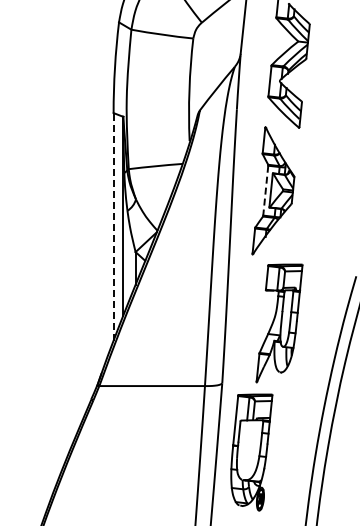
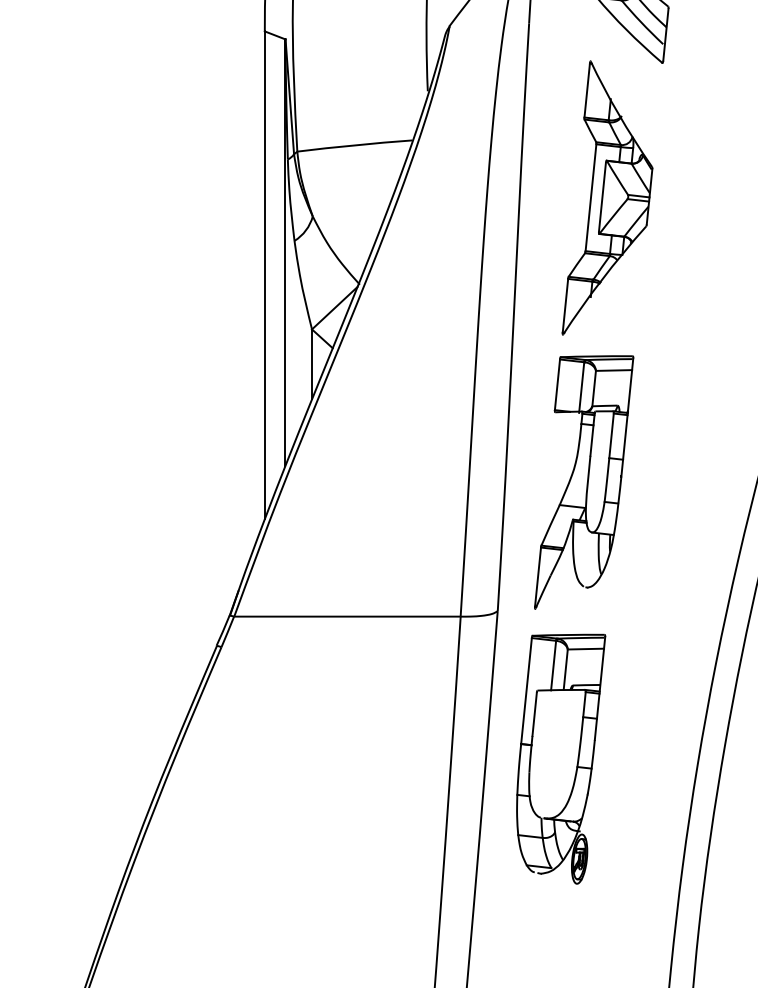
line: (265, 191) -> (590, 199), dashed -> solid
line: (113, 226) -> (264, 274), dashed -> solid
part: (279, 323) -> (583, 482), moved

